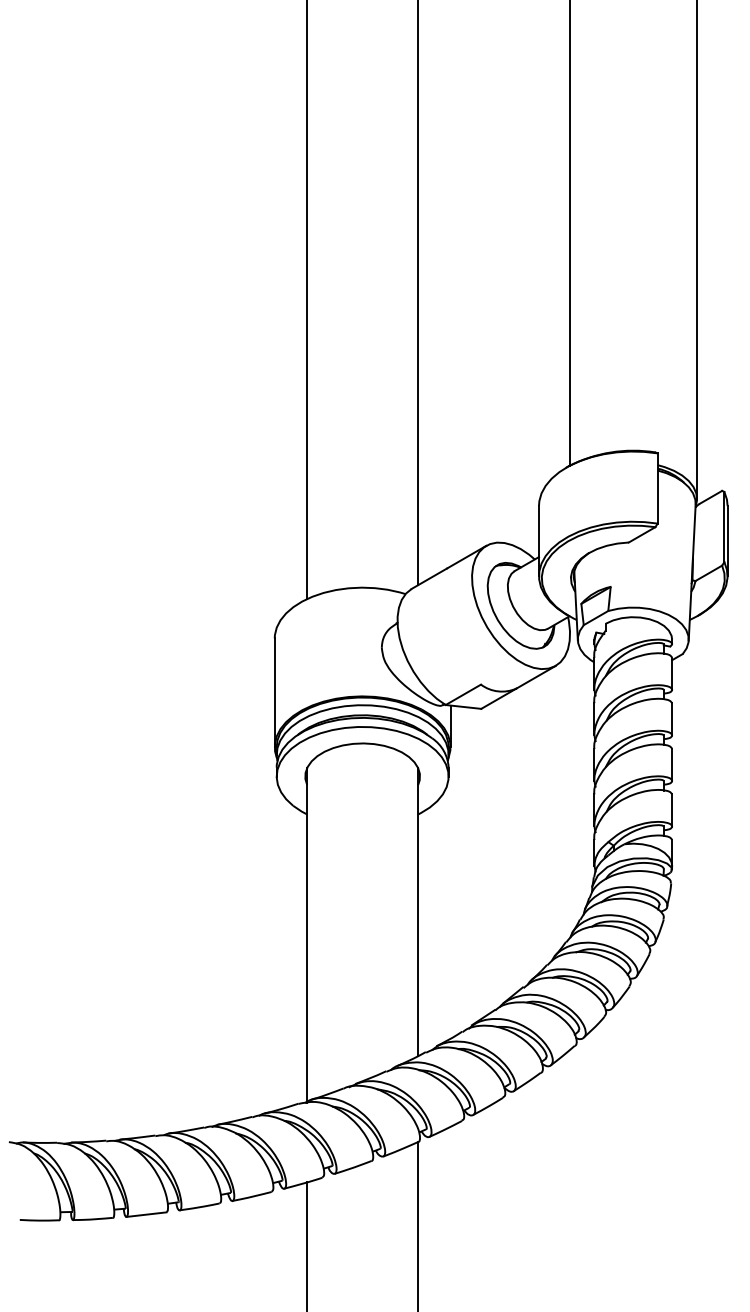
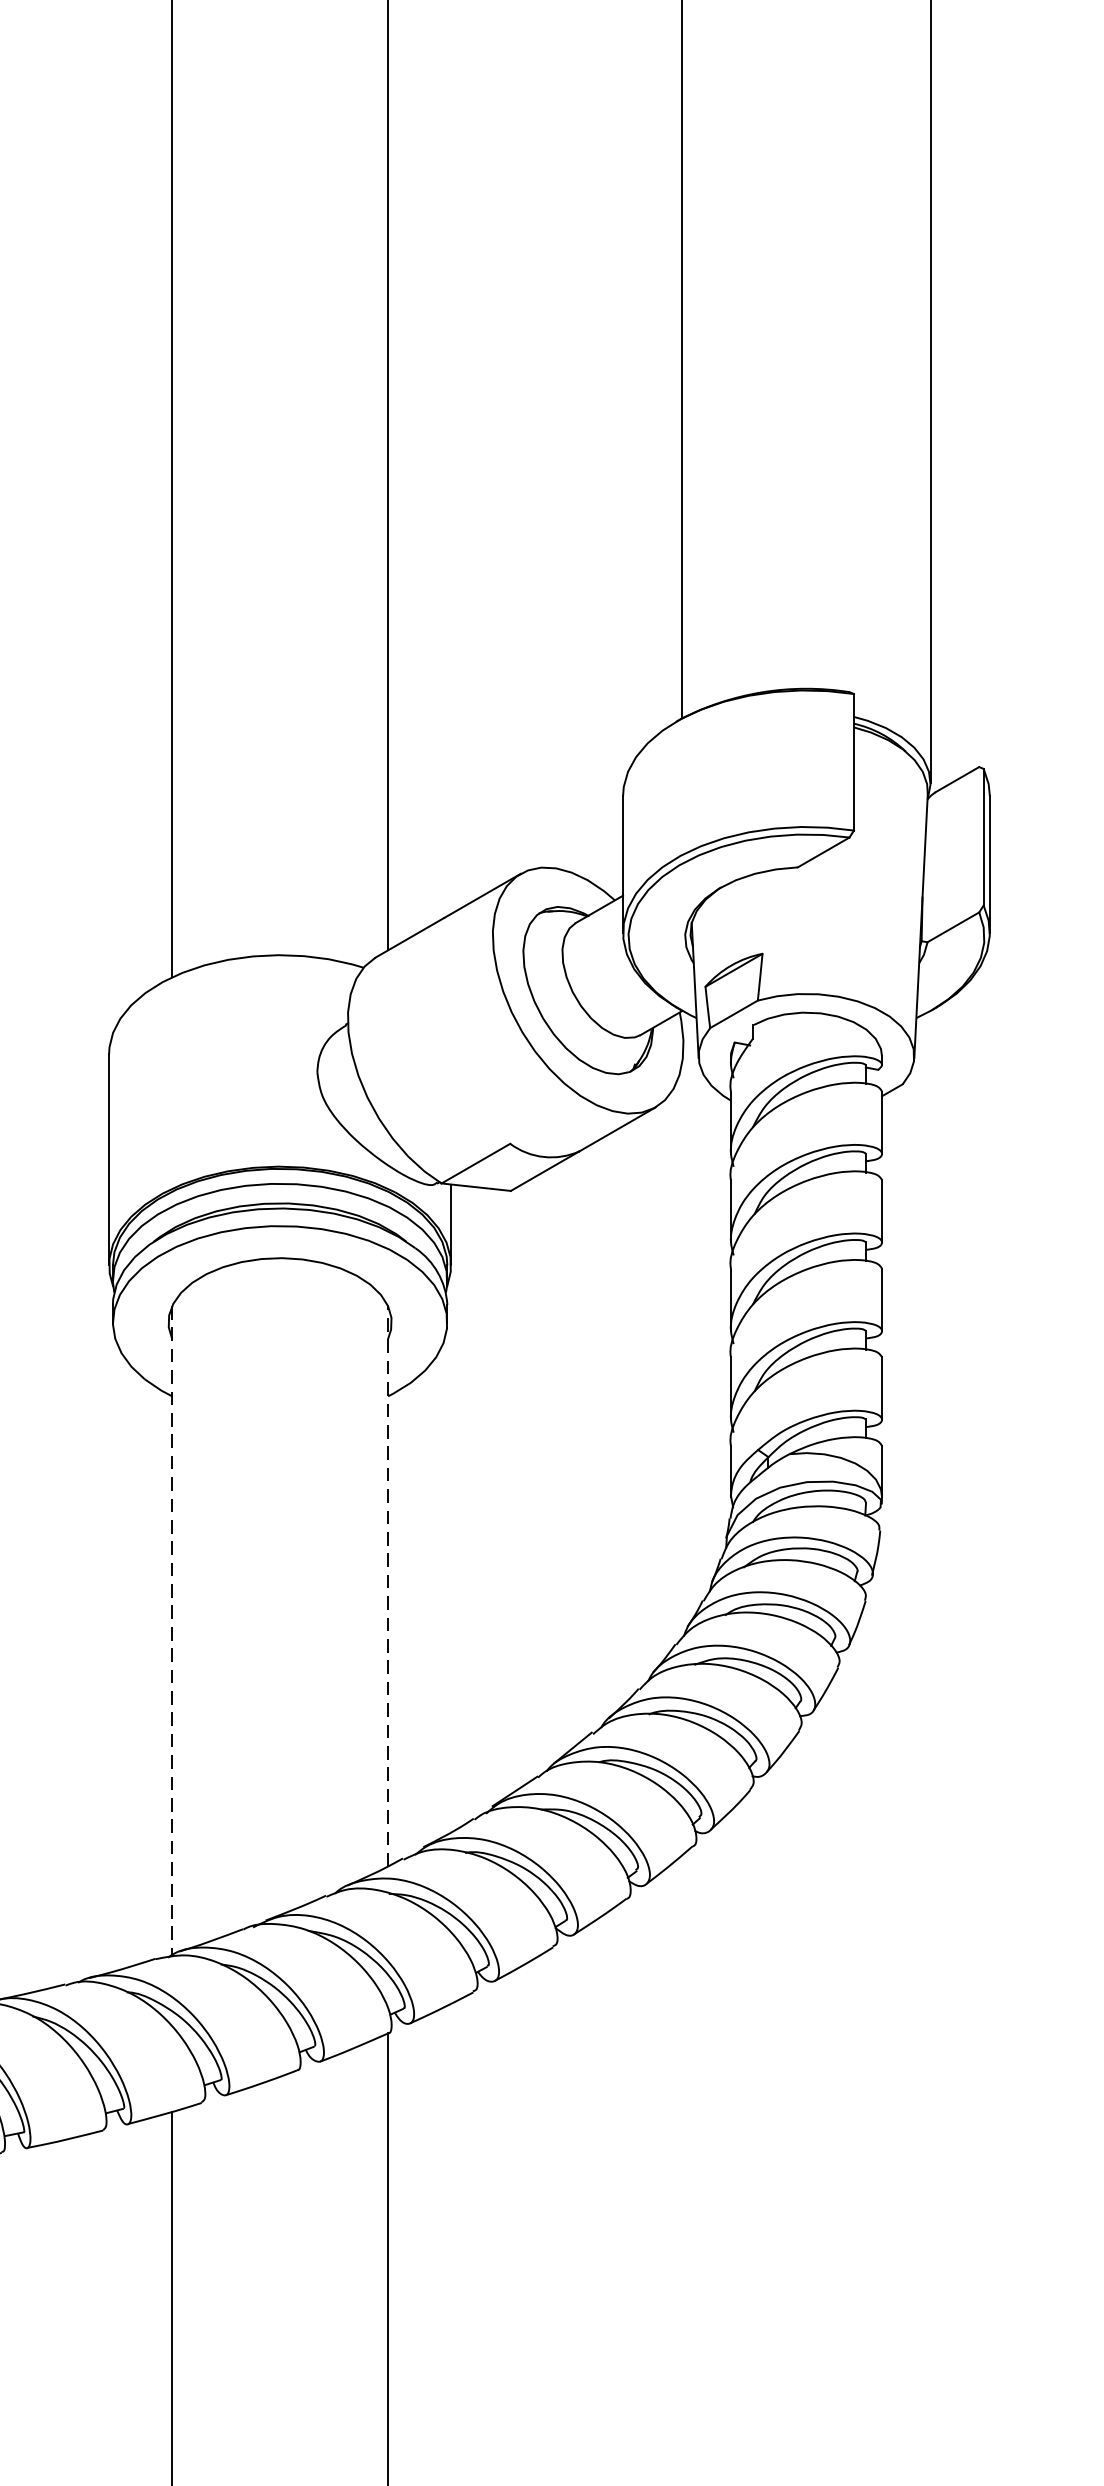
line: (418, 911) -> (388, 1585), solid -> dashed
line: (307, 935) -> (172, 1631), solid -> dashed

